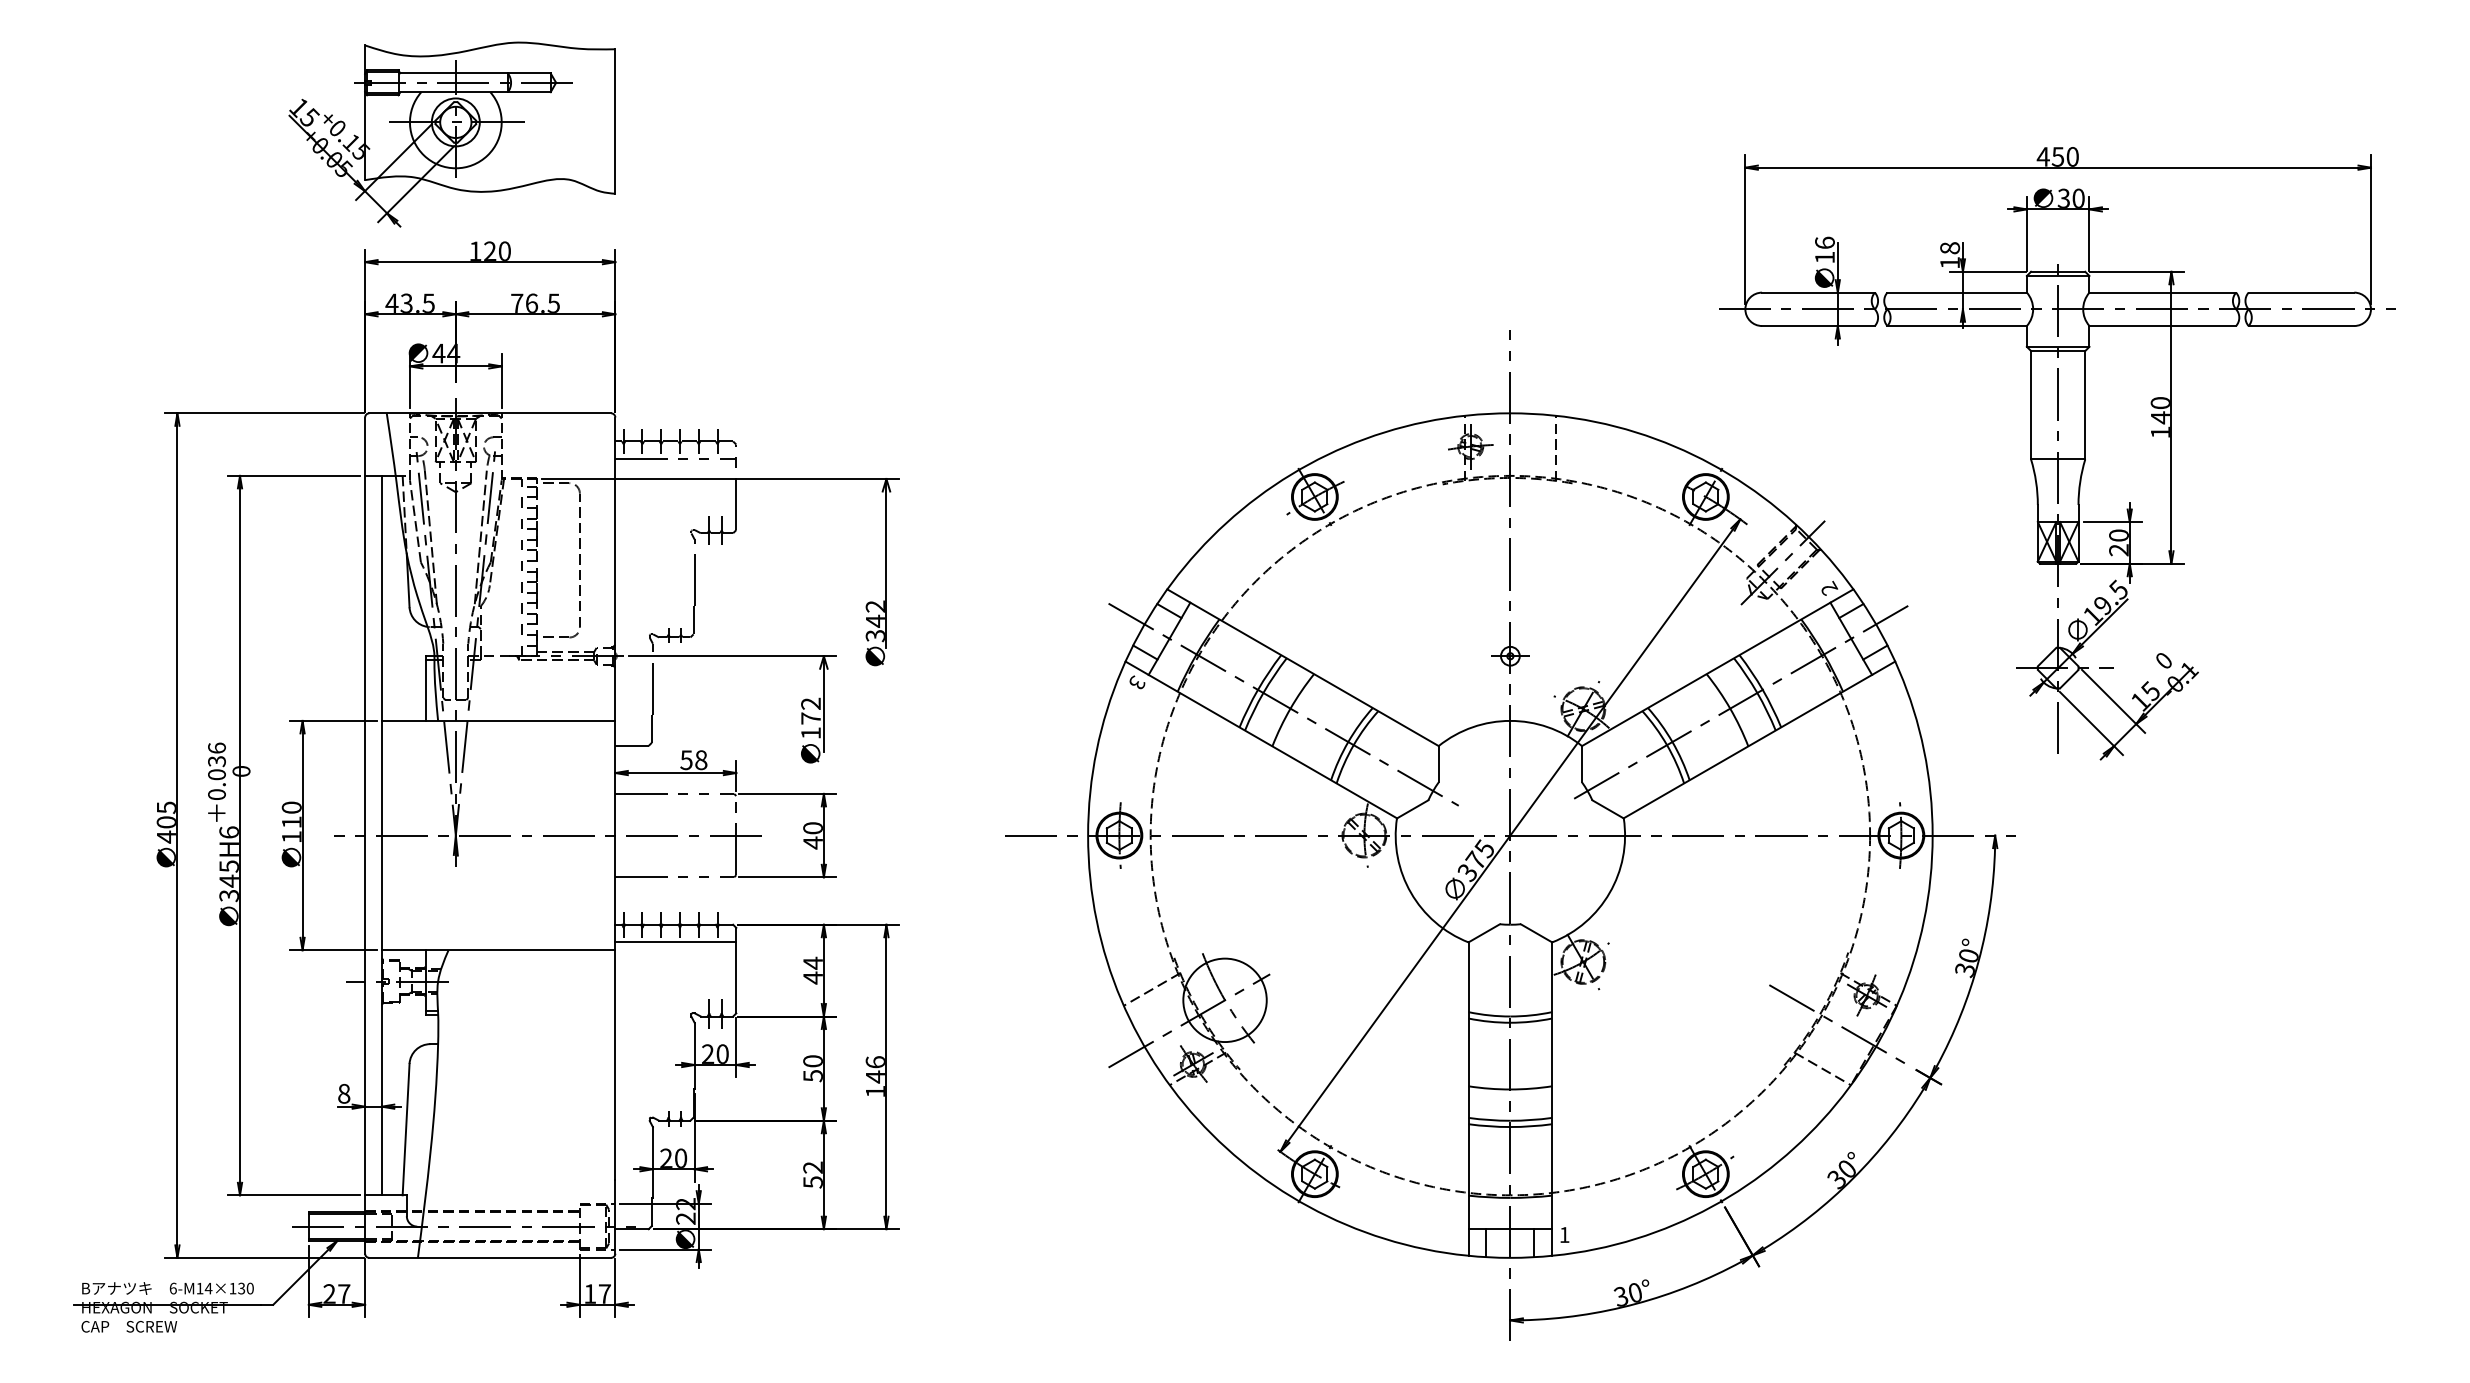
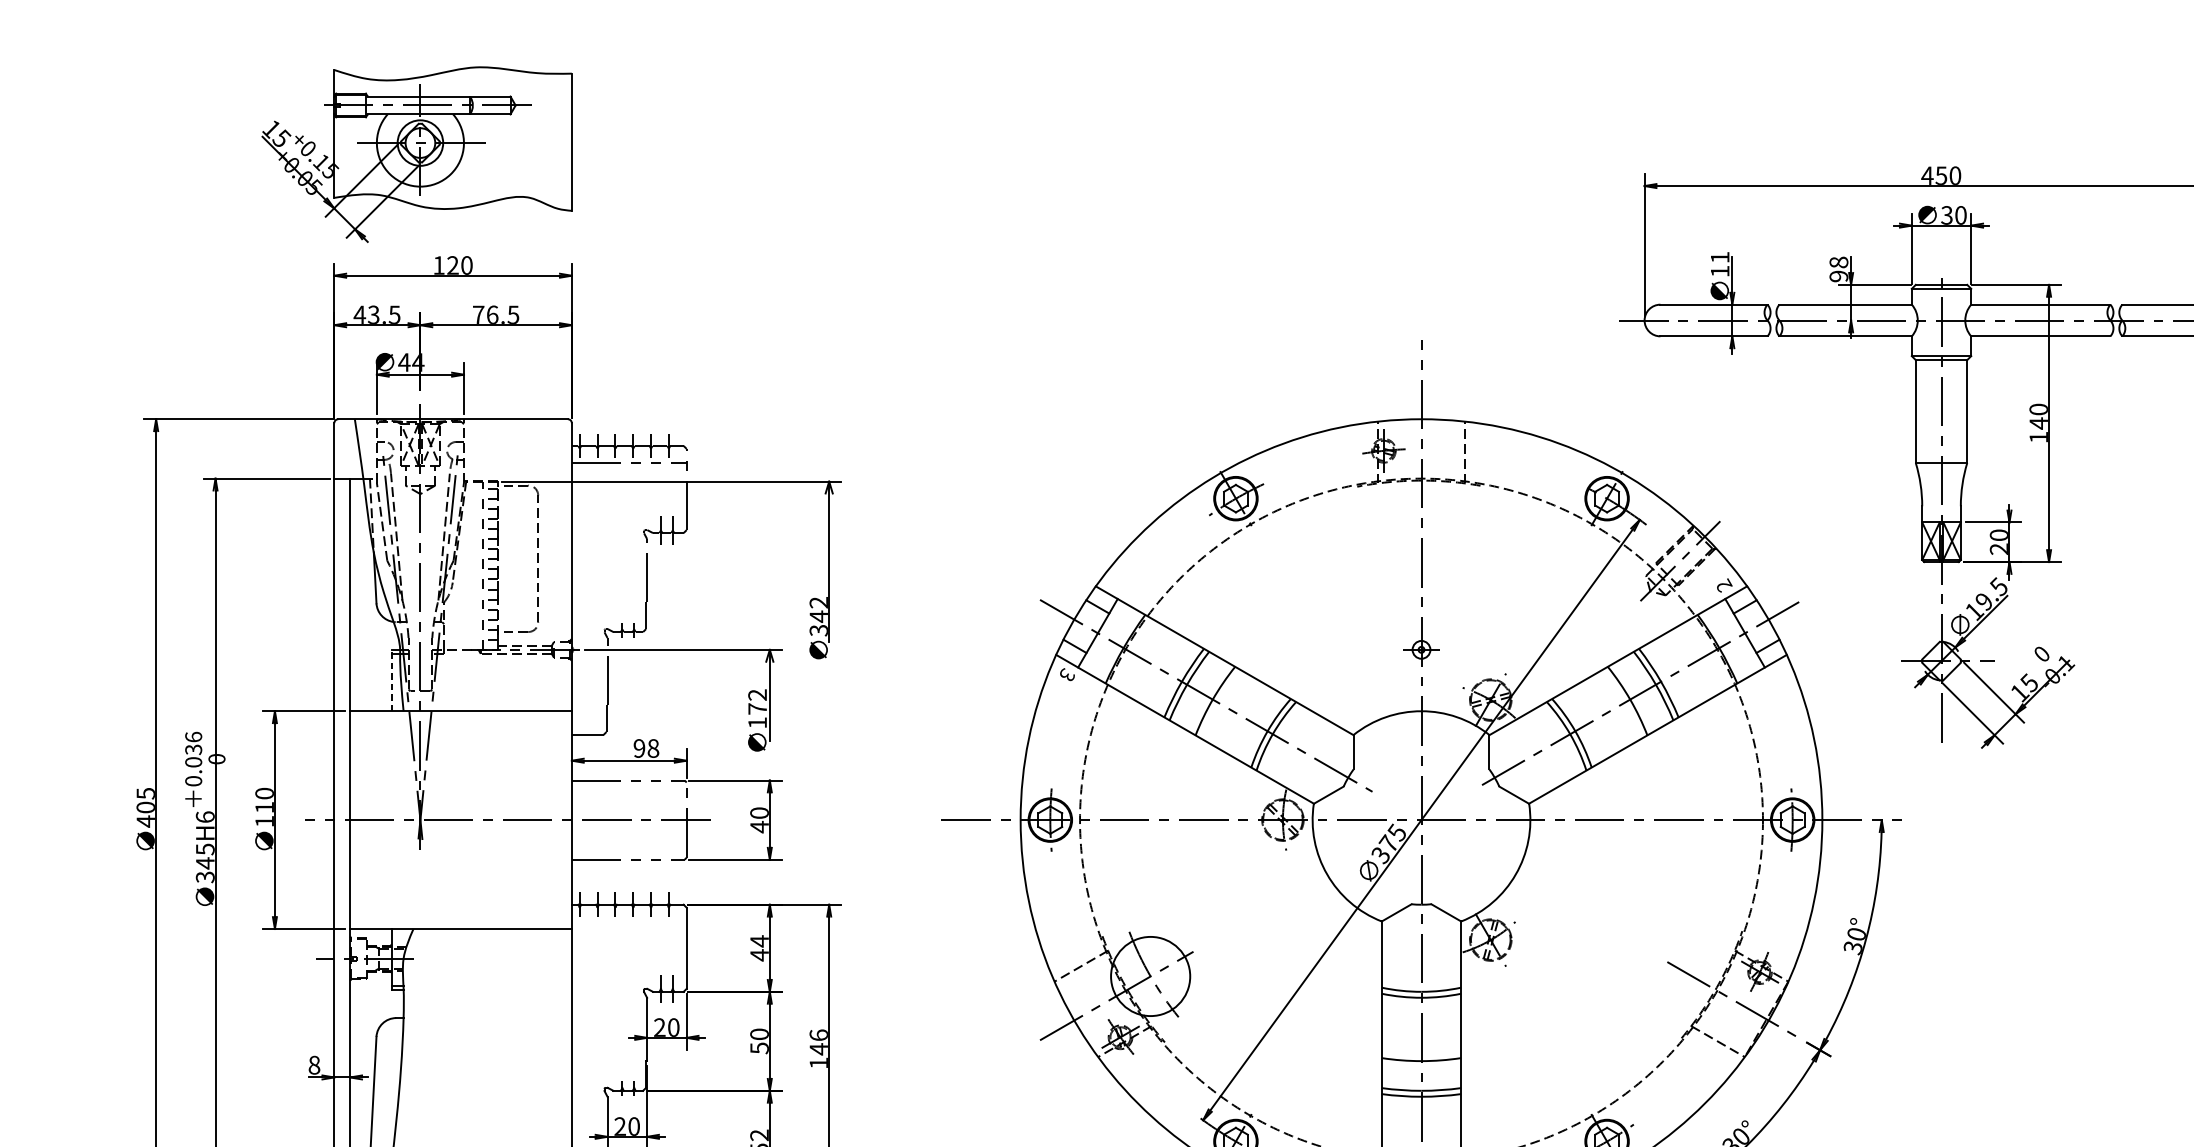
text: (1824, 242) -> (1719, 257), 16 -> 11
text: (1950, 262) -> (1839, 276), 18 -> 98
line: (425, 688) -> (391, 680), solid -> dashed
text: (686, 760) -> (639, 748), 58 -> 98
line: (675, 942) -> (628, 921), removed

